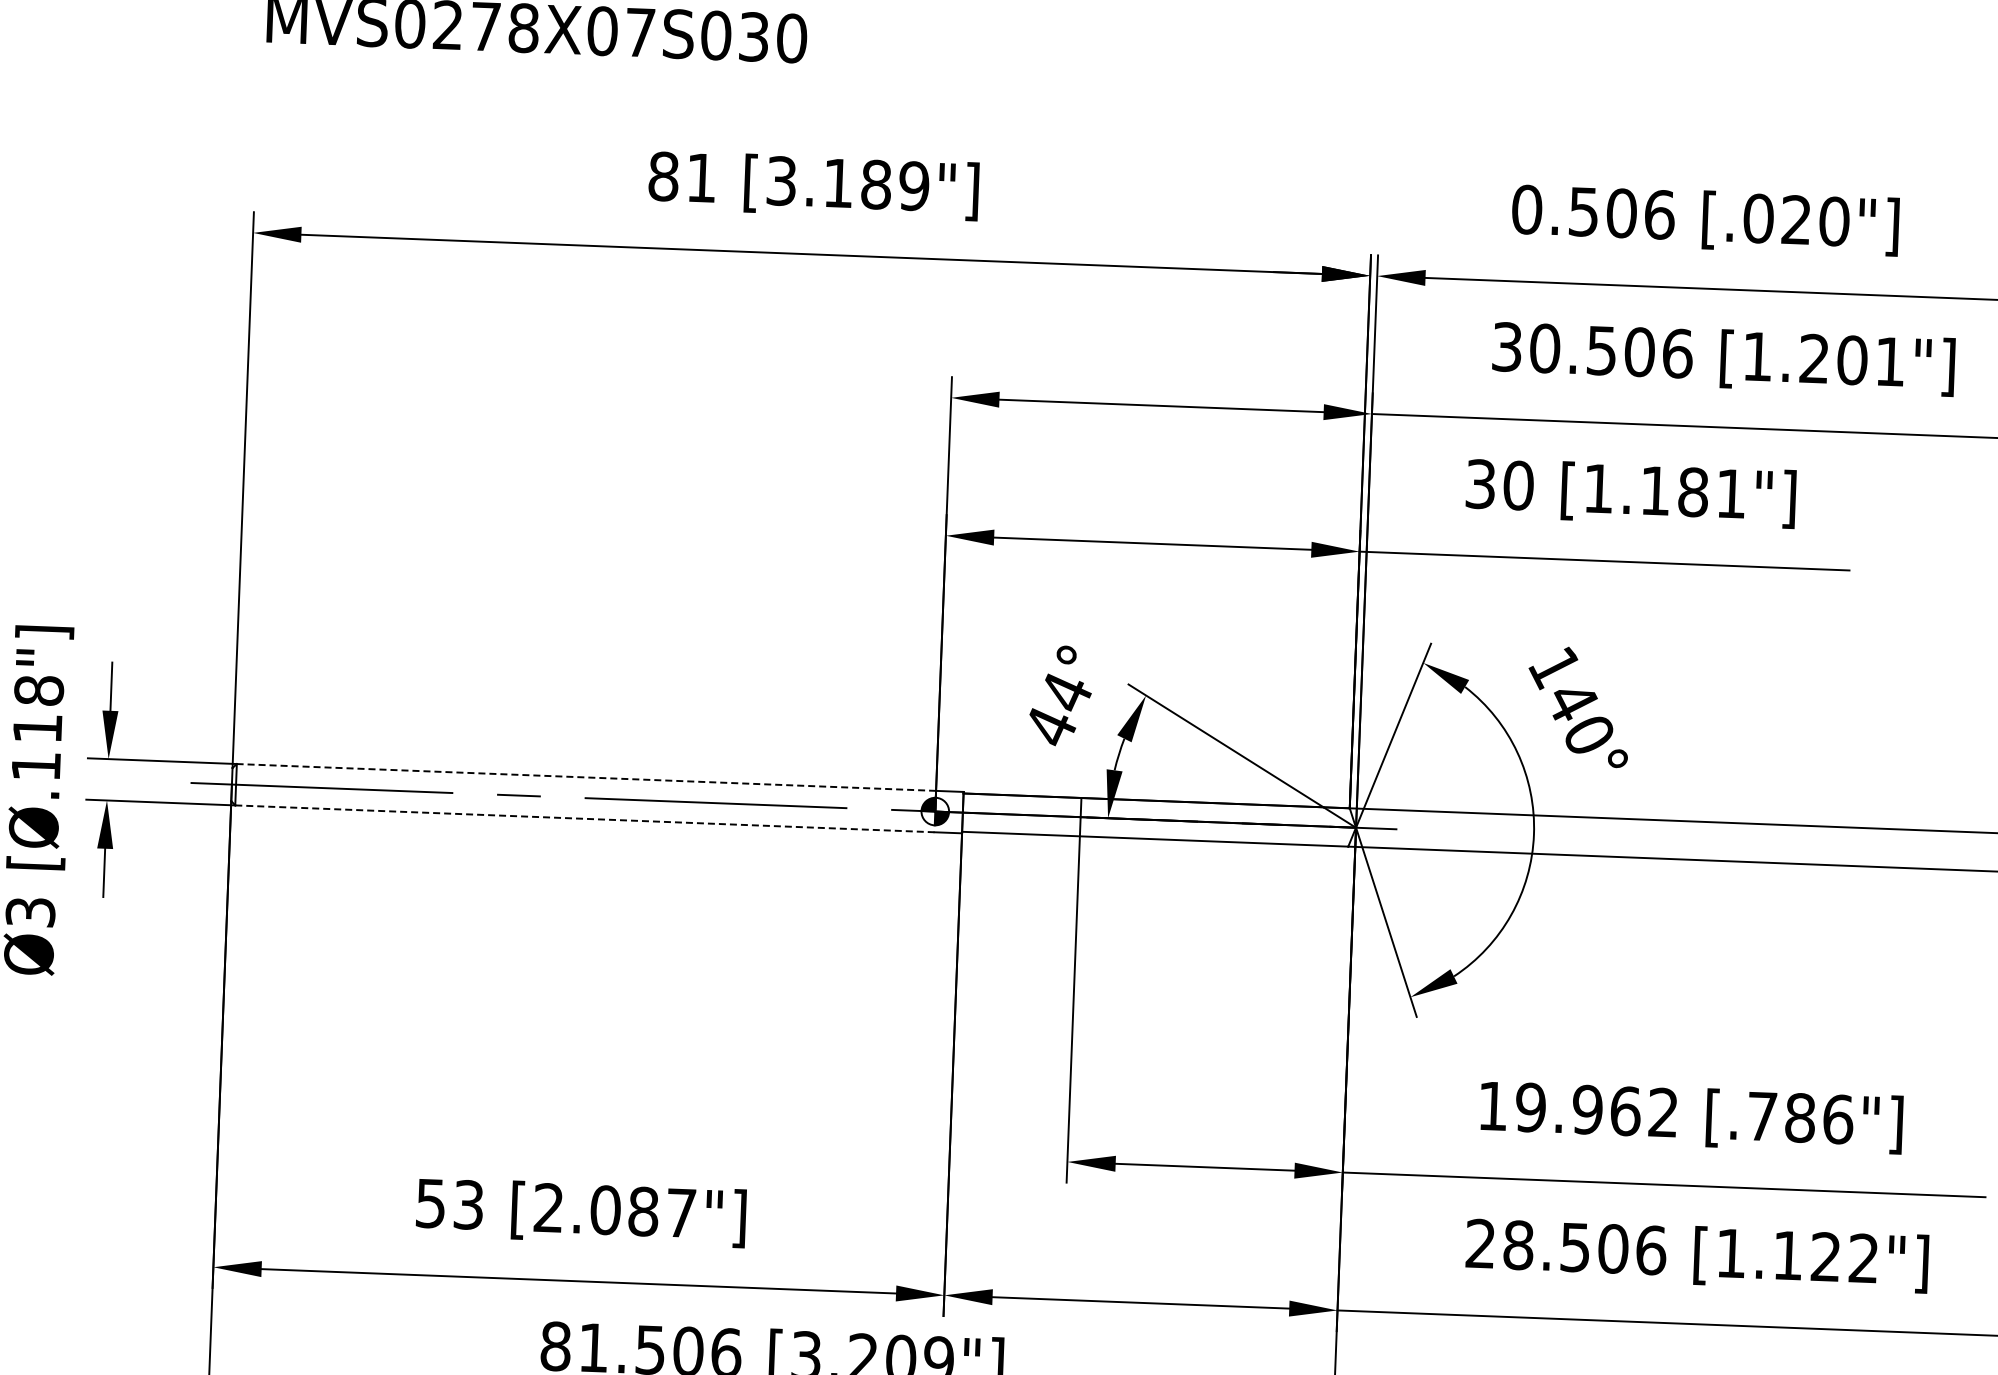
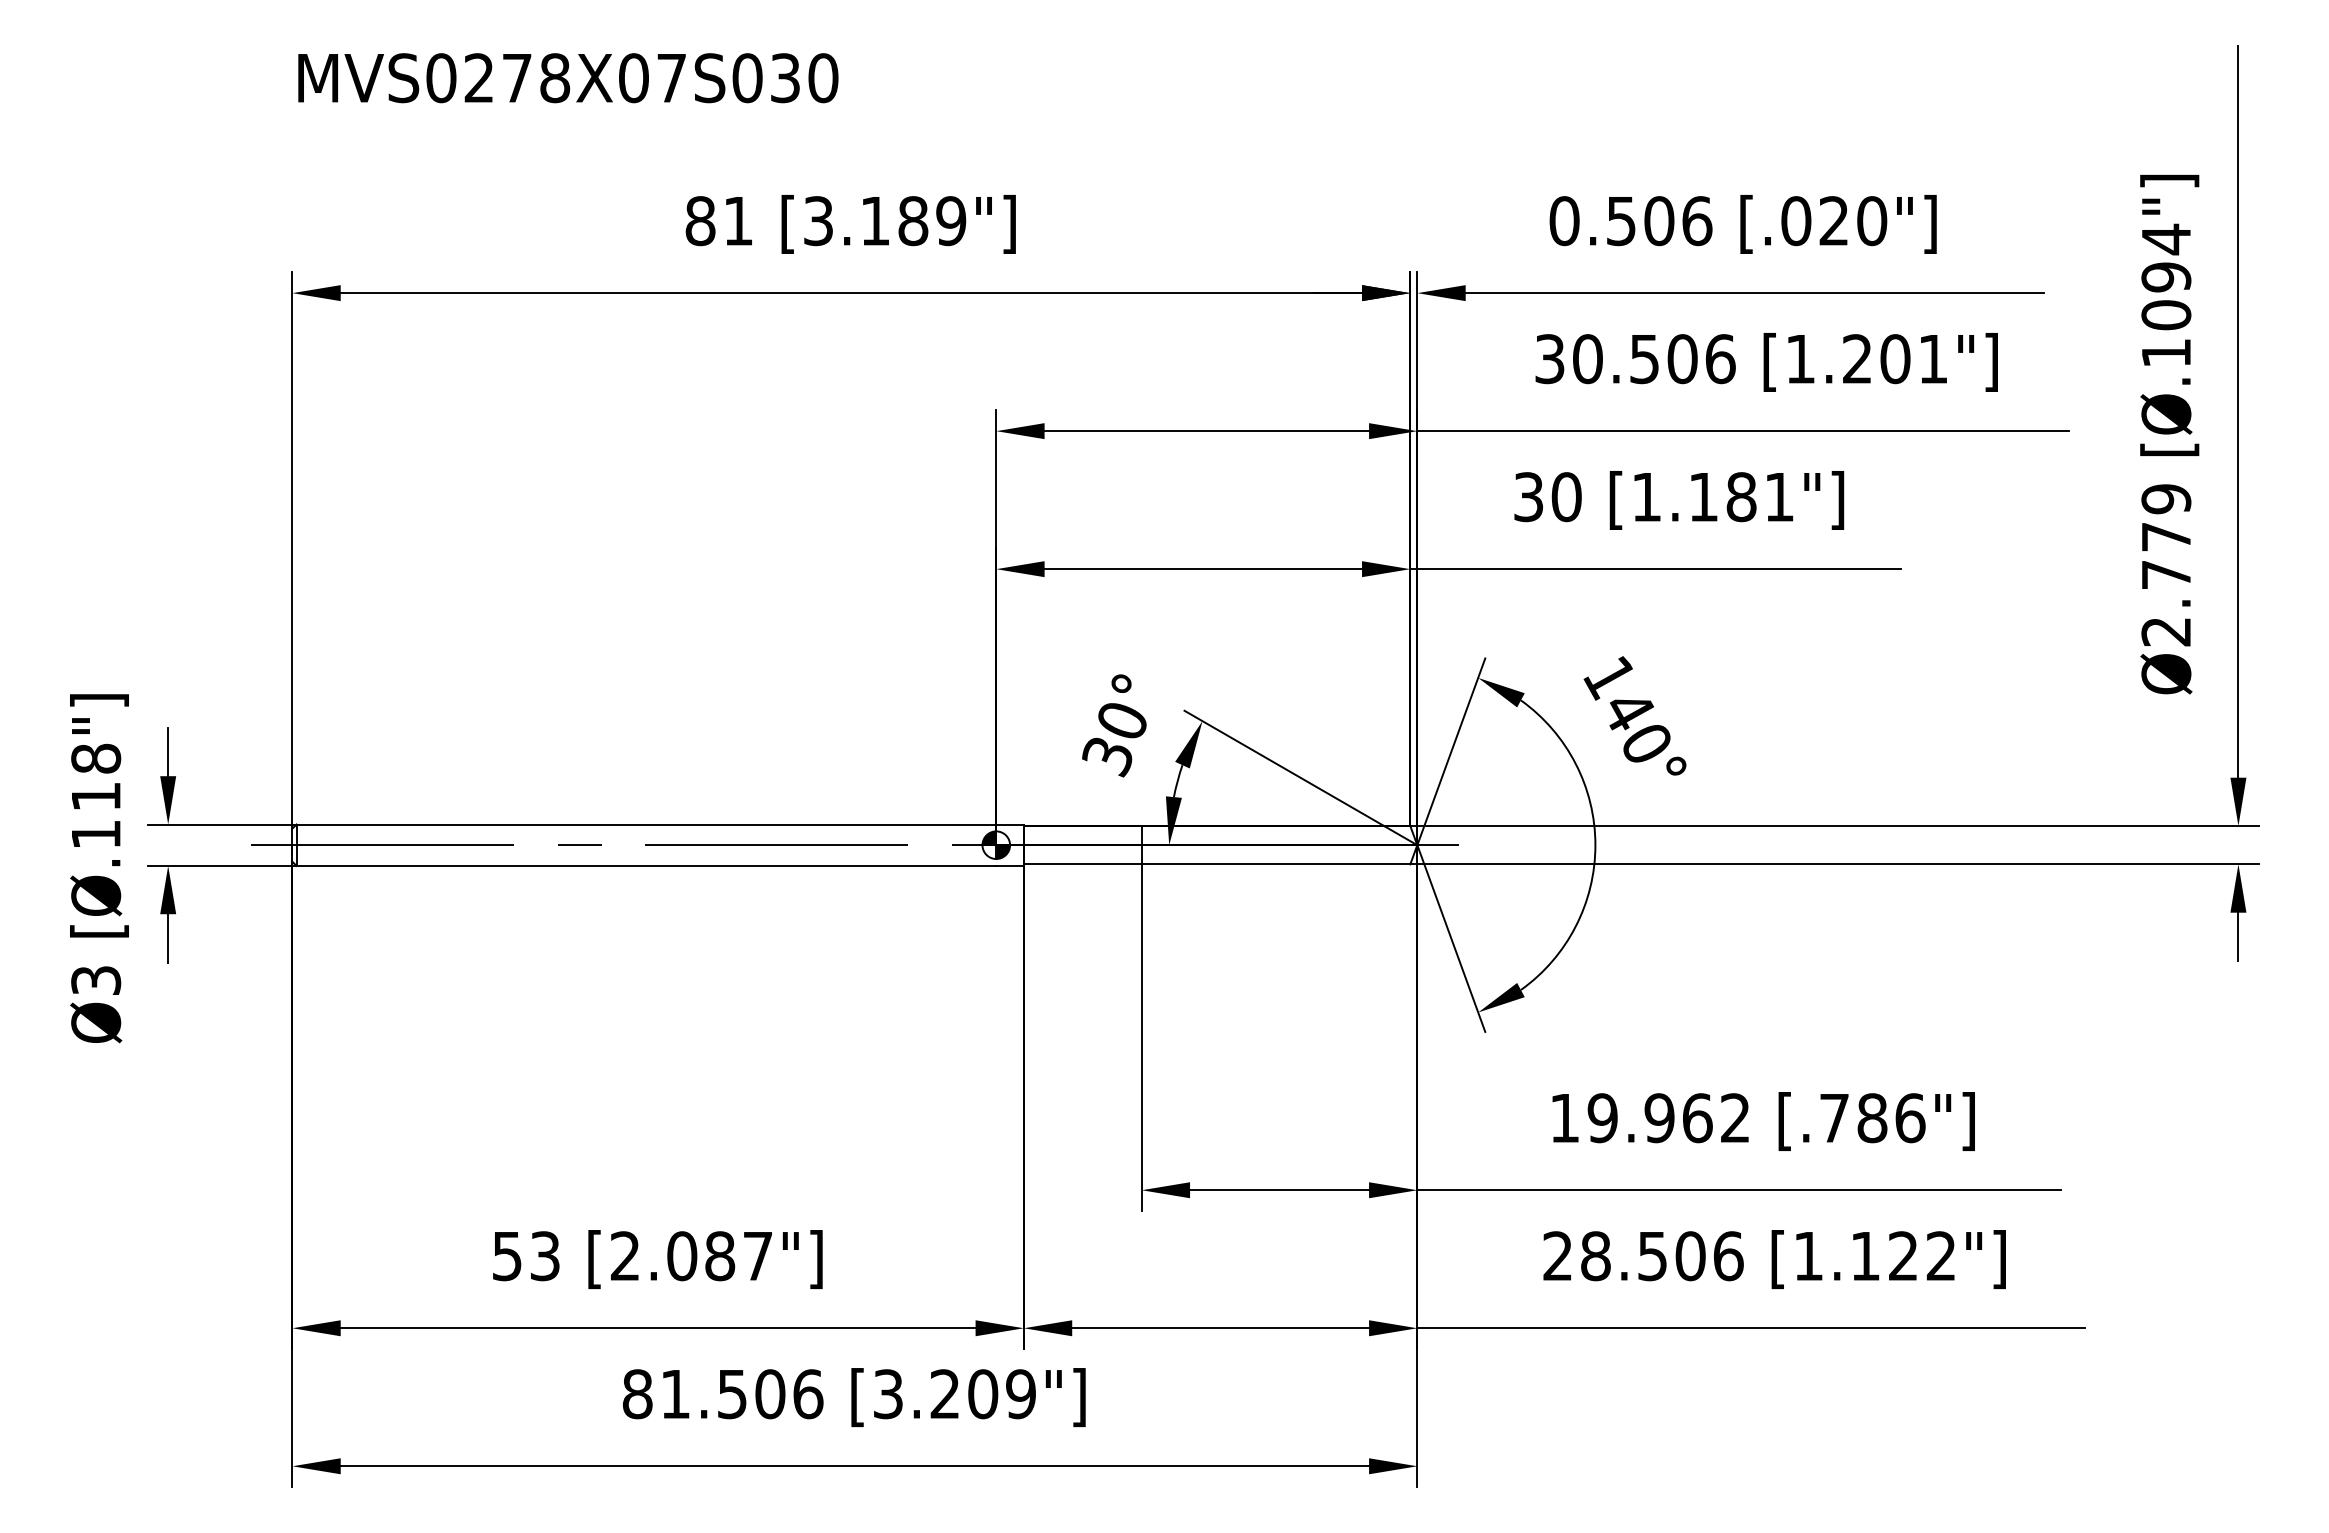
text: (1058, 711) -> (1115, 740), 44° -> 30°
line: (586, 777) -> (646, 824), dashed -> solid
line: (584, 818) -> (646, 865), dashed -> solid

